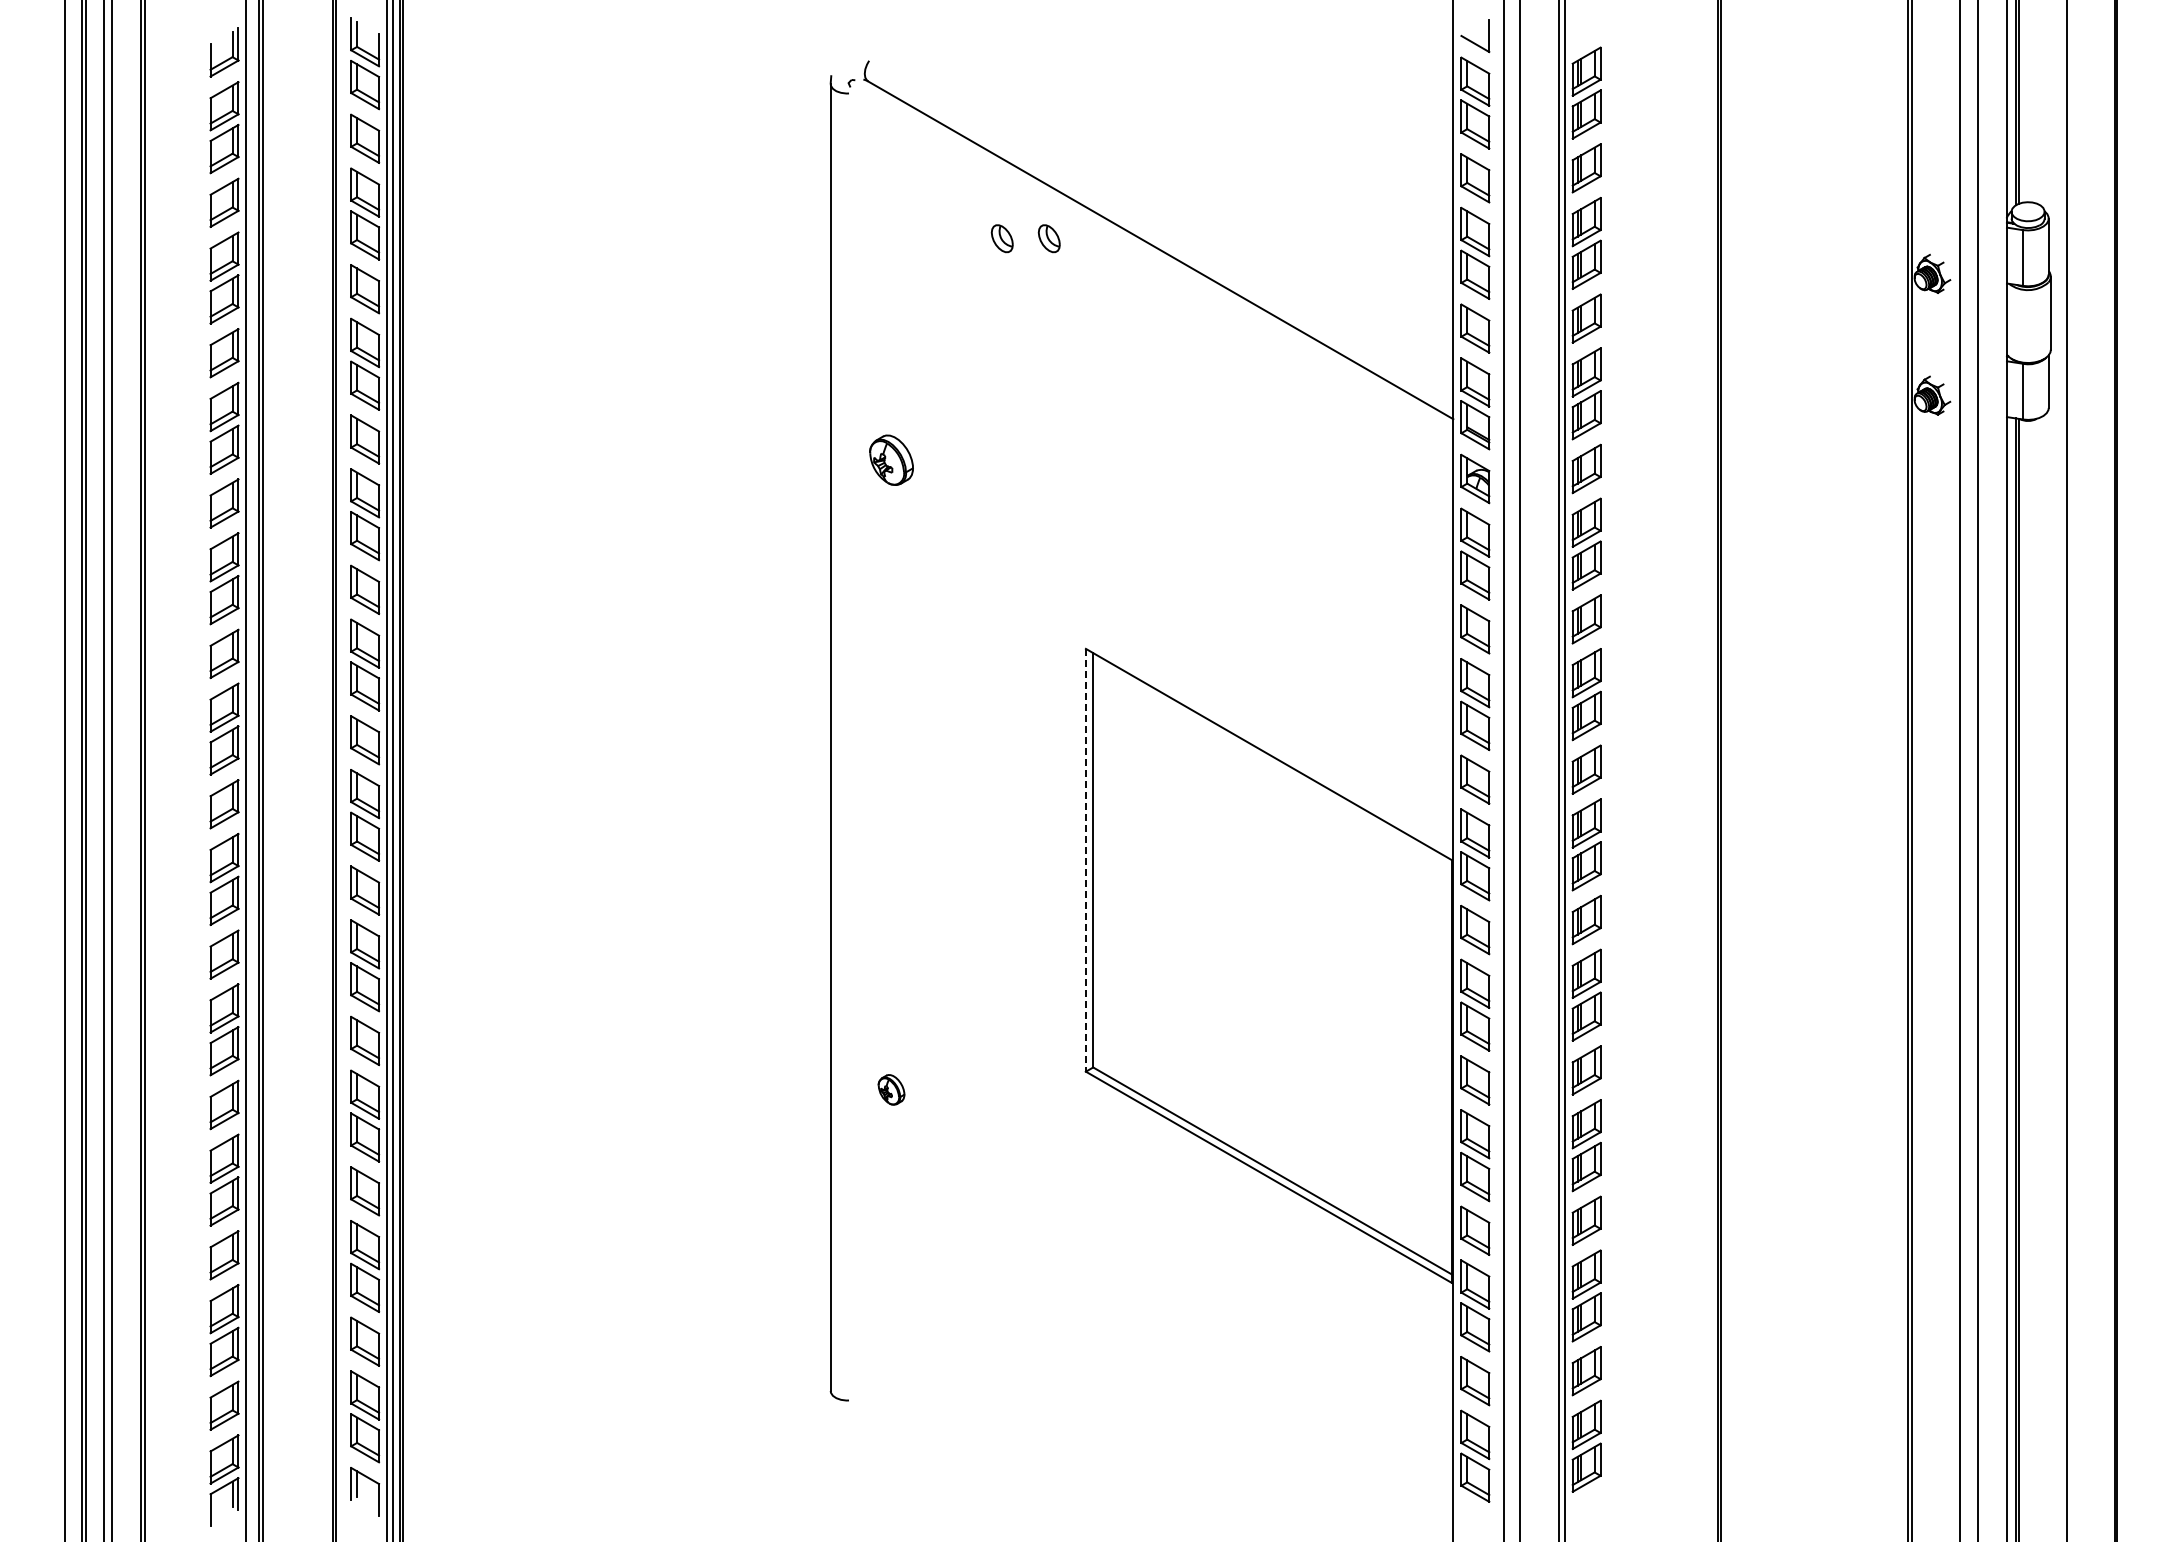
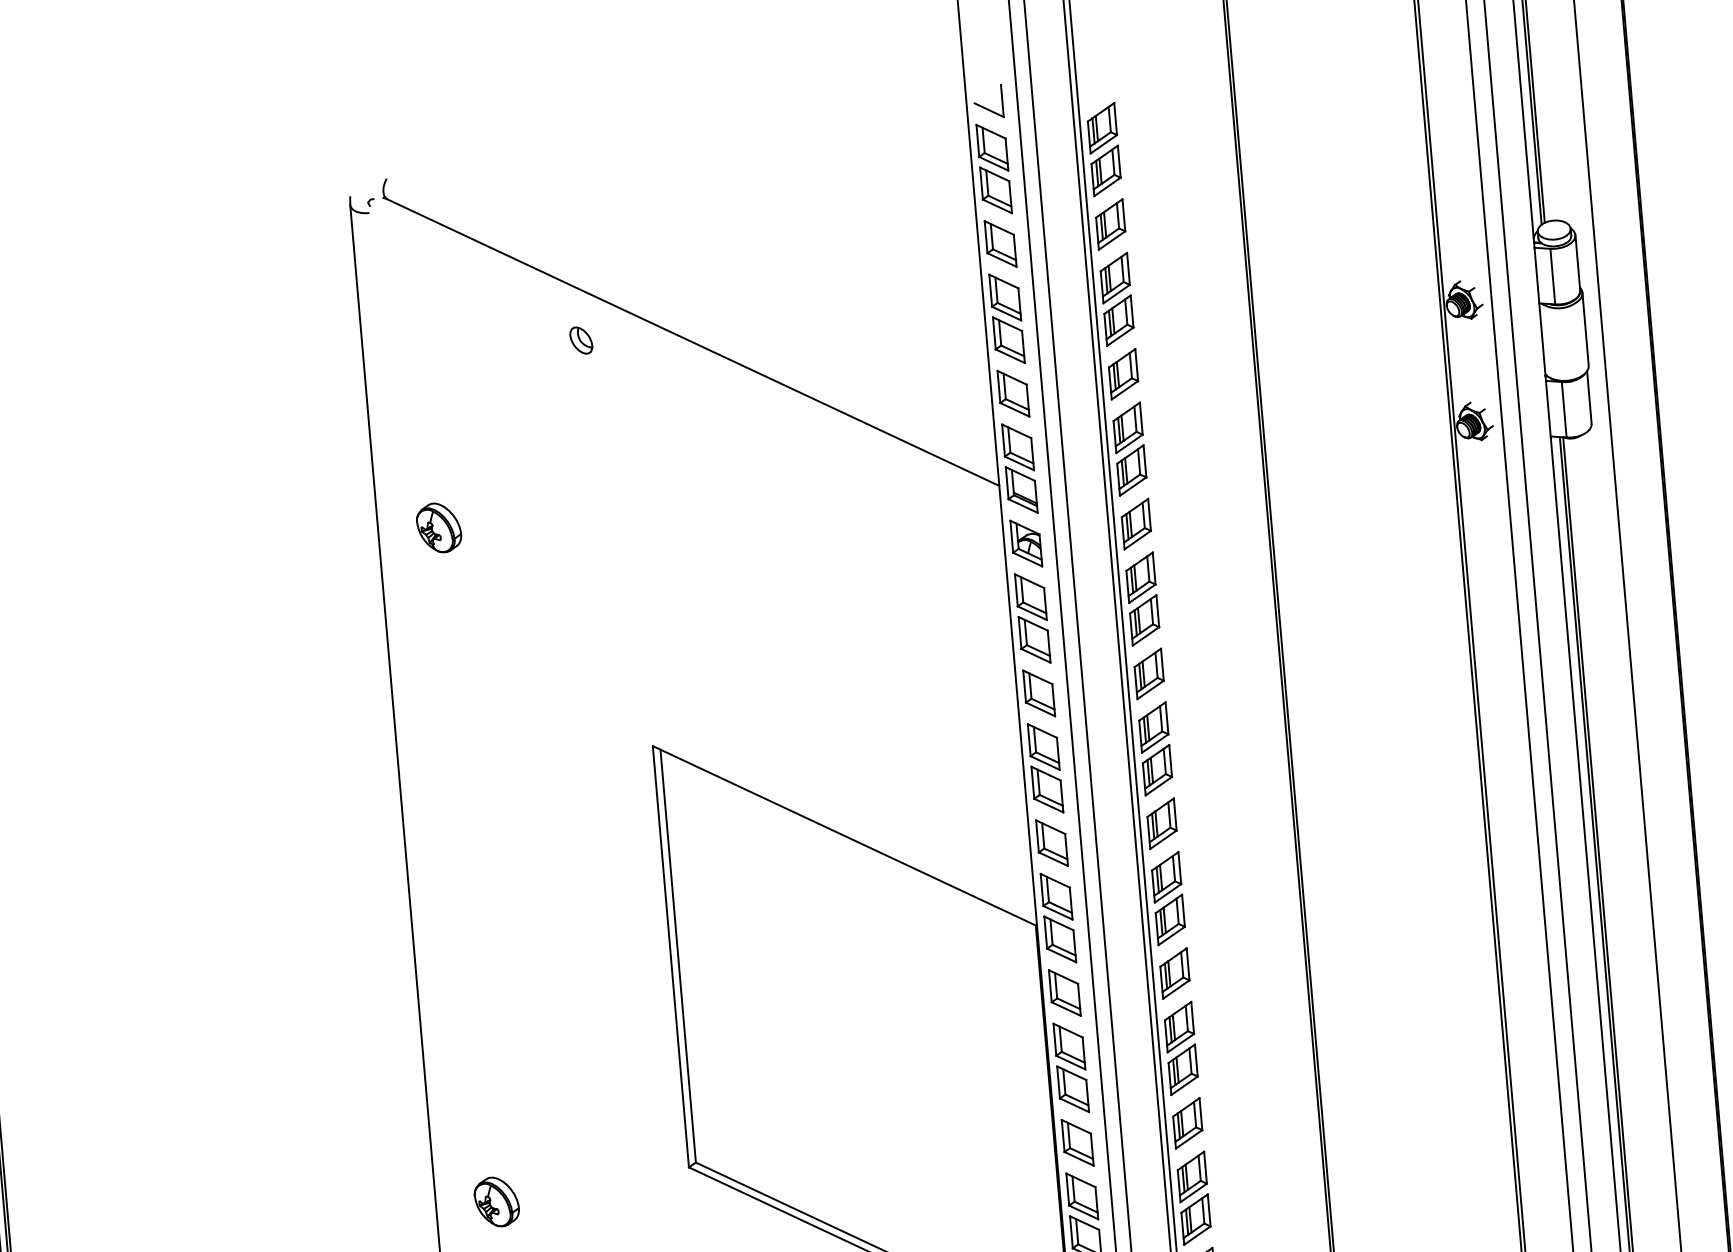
part: (1001, 238) -> (533, 344), removed
part: (891, 459) -> (438, 527), moved
line: (1085, 860) -> (670, 956), dashed -> solid
part: (891, 1089) -> (496, 1201), size x1.67

